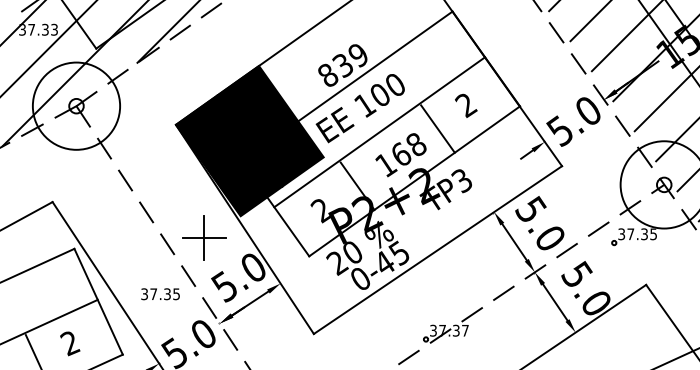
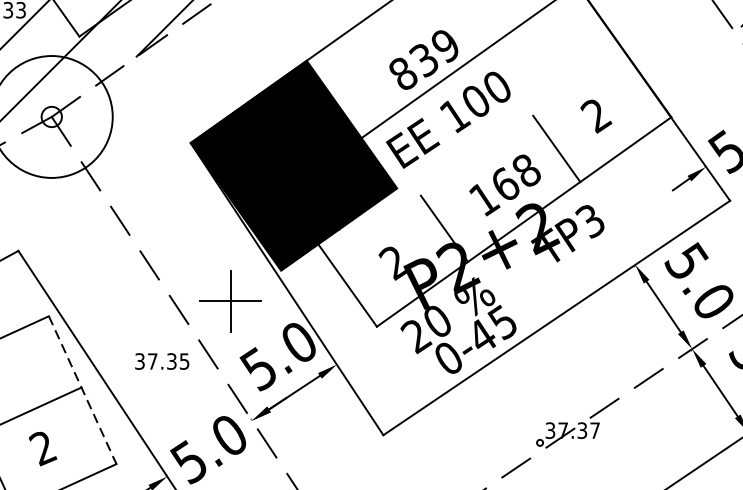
line: (379, 132) -> (475, 153), removed
text: (160, 294) -> (162, 361), moved
line: (98, 302) -> (82, 391), solid -> dashed

